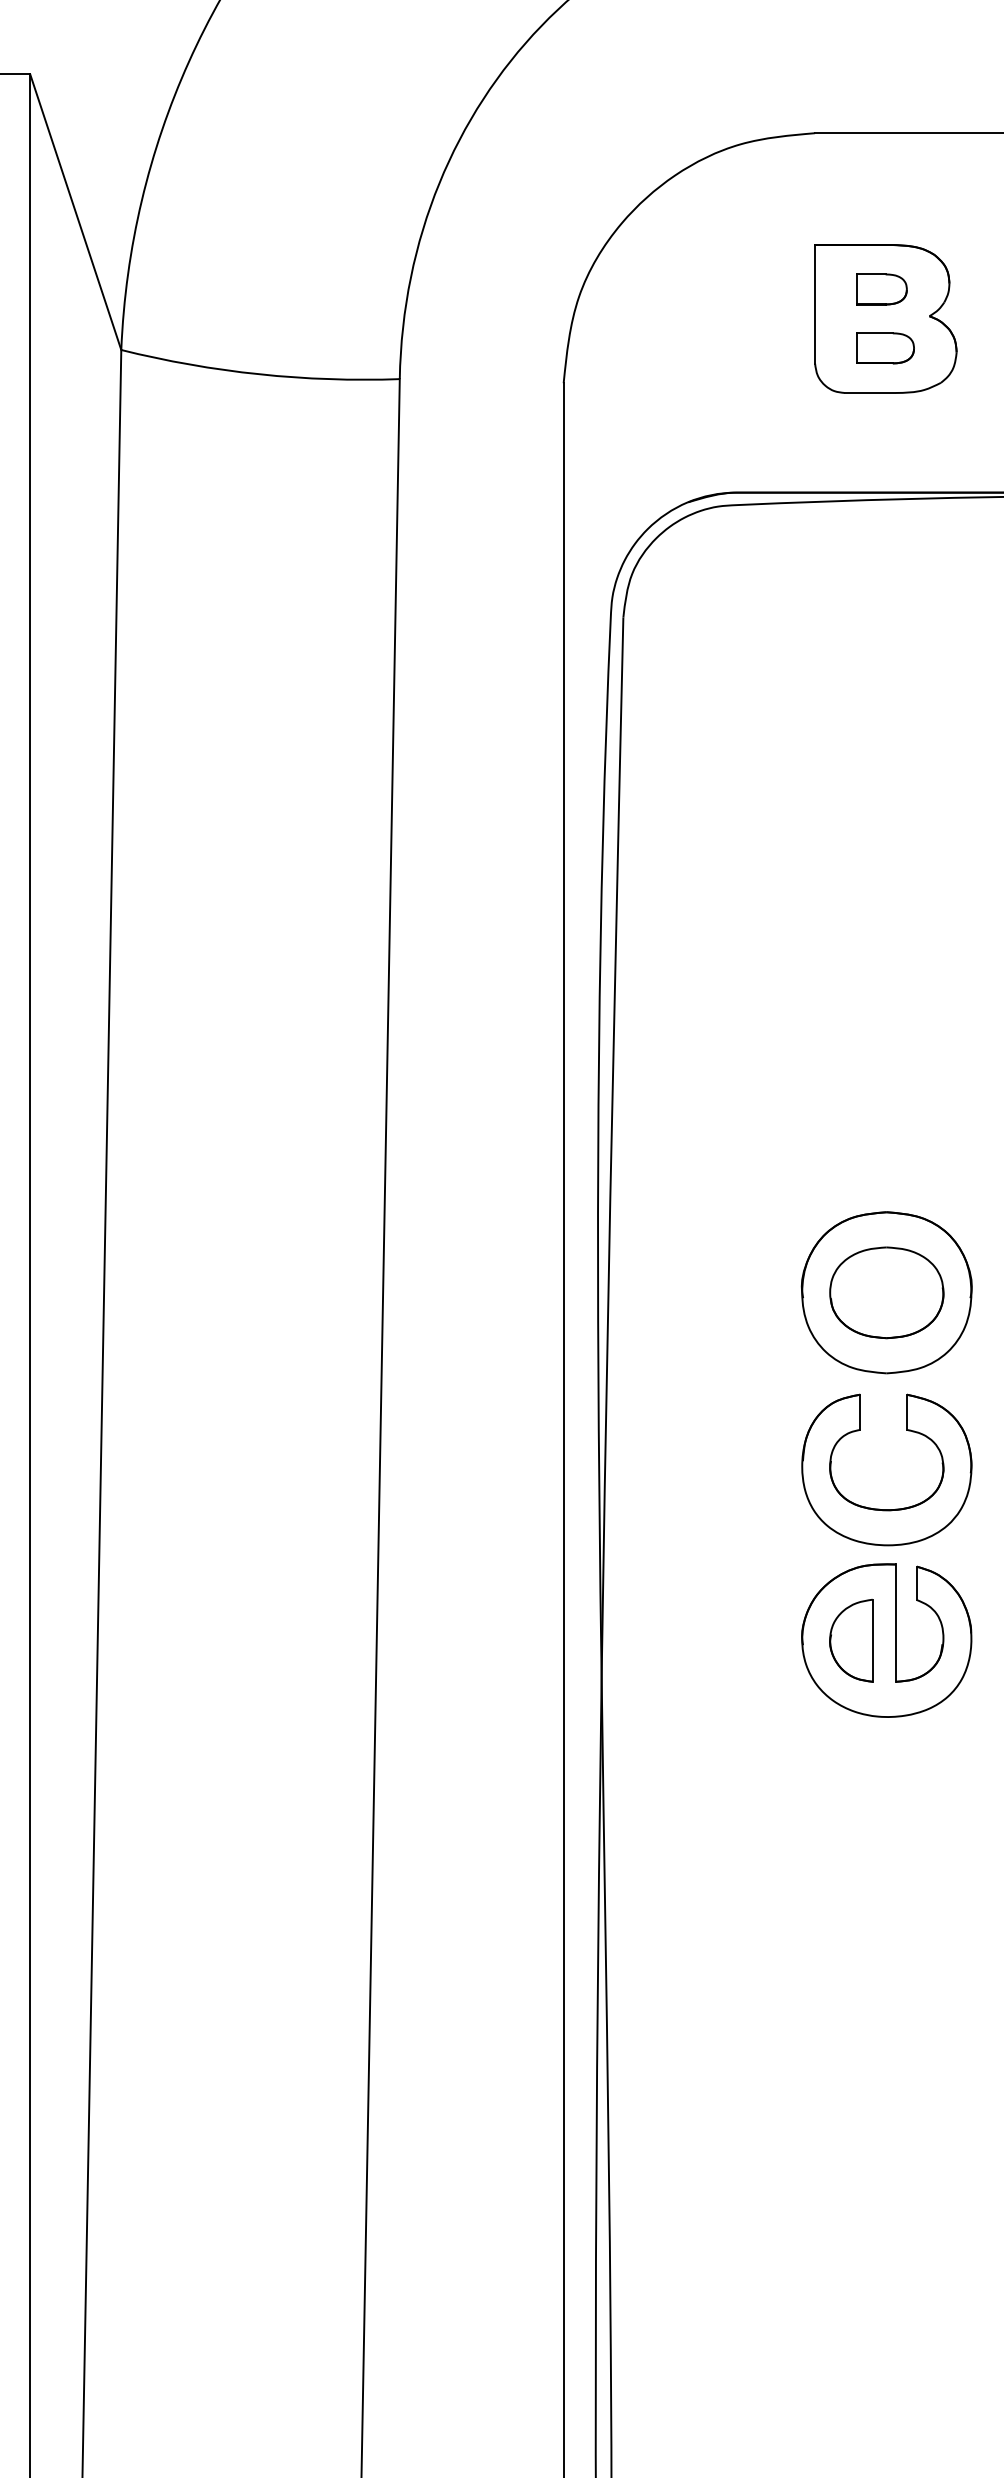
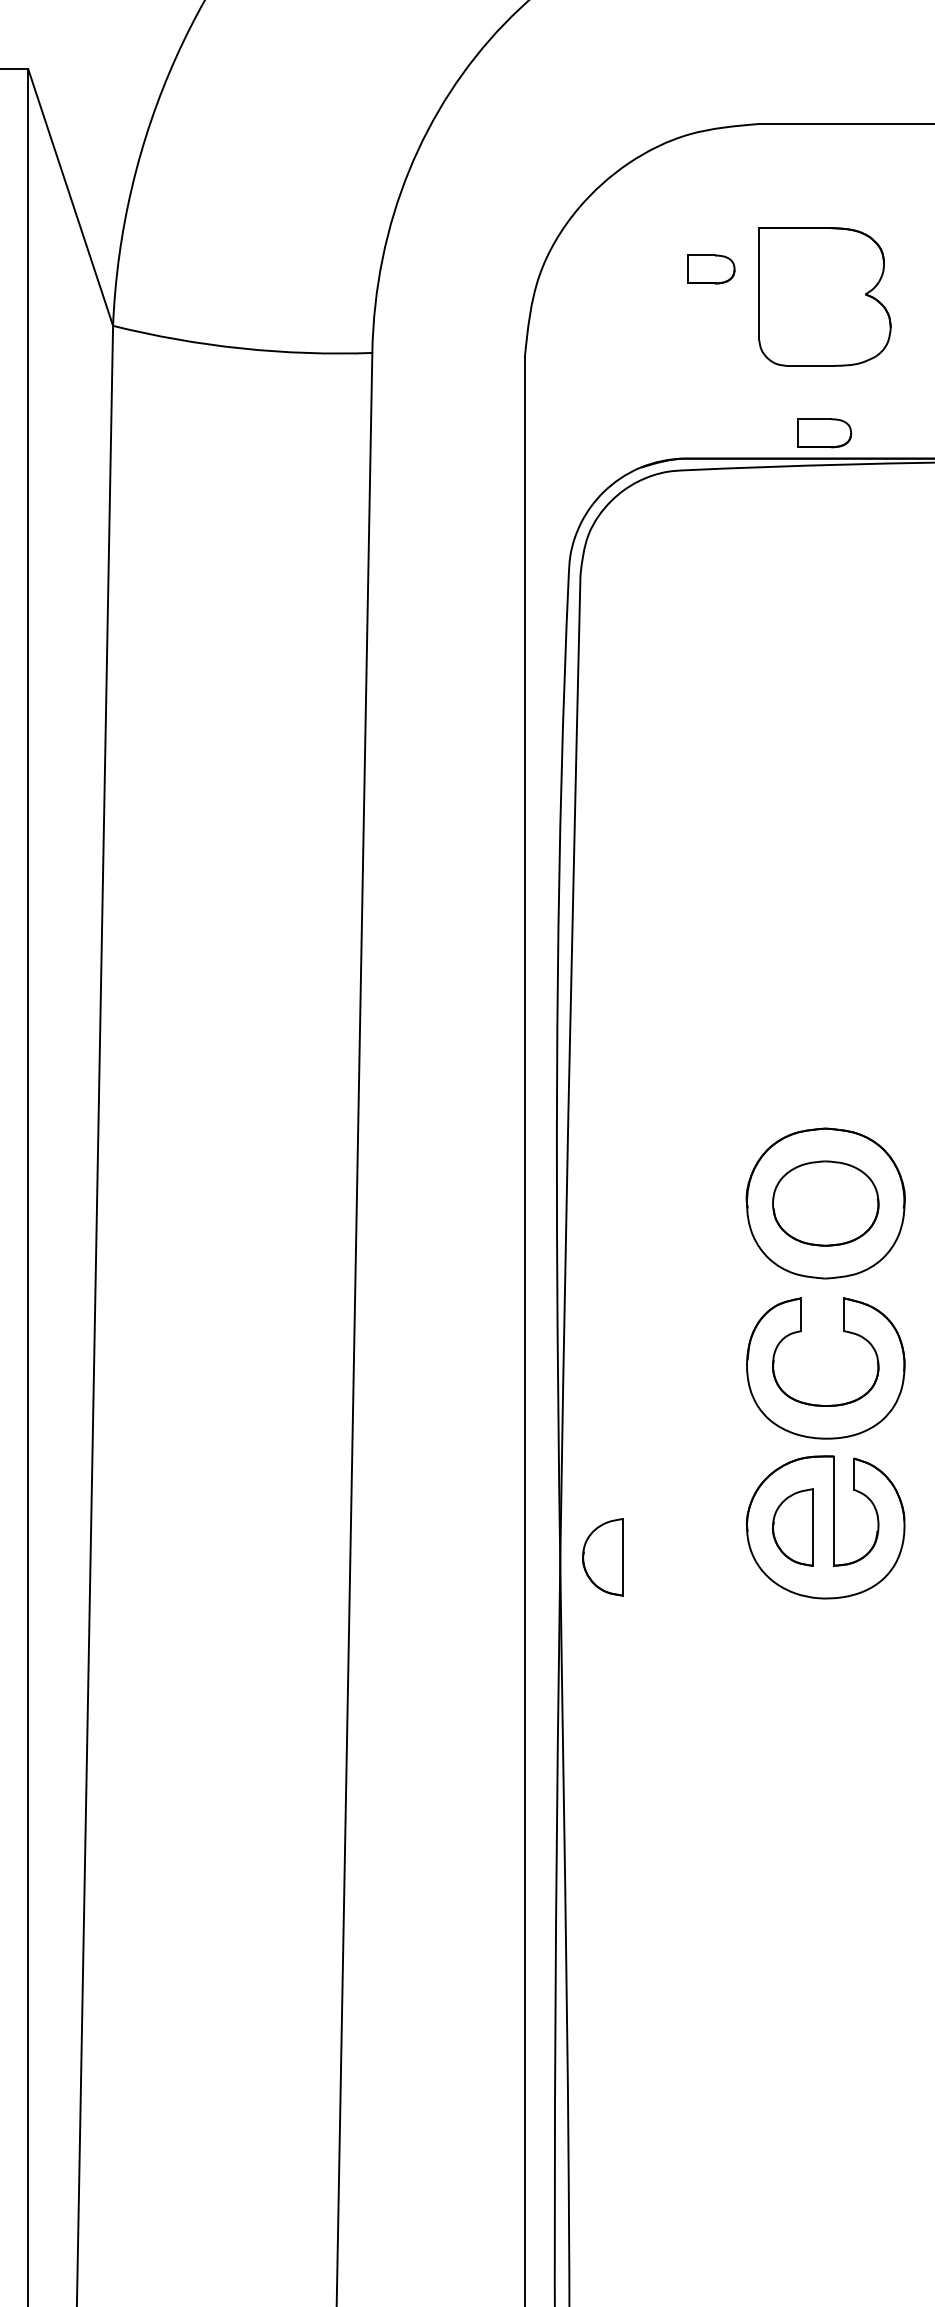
part: (881, 289) -> (710, 269), moved
part: (885, 348) -> (824, 433), moved
part: (647, 1672) -> (602, 1557), added

